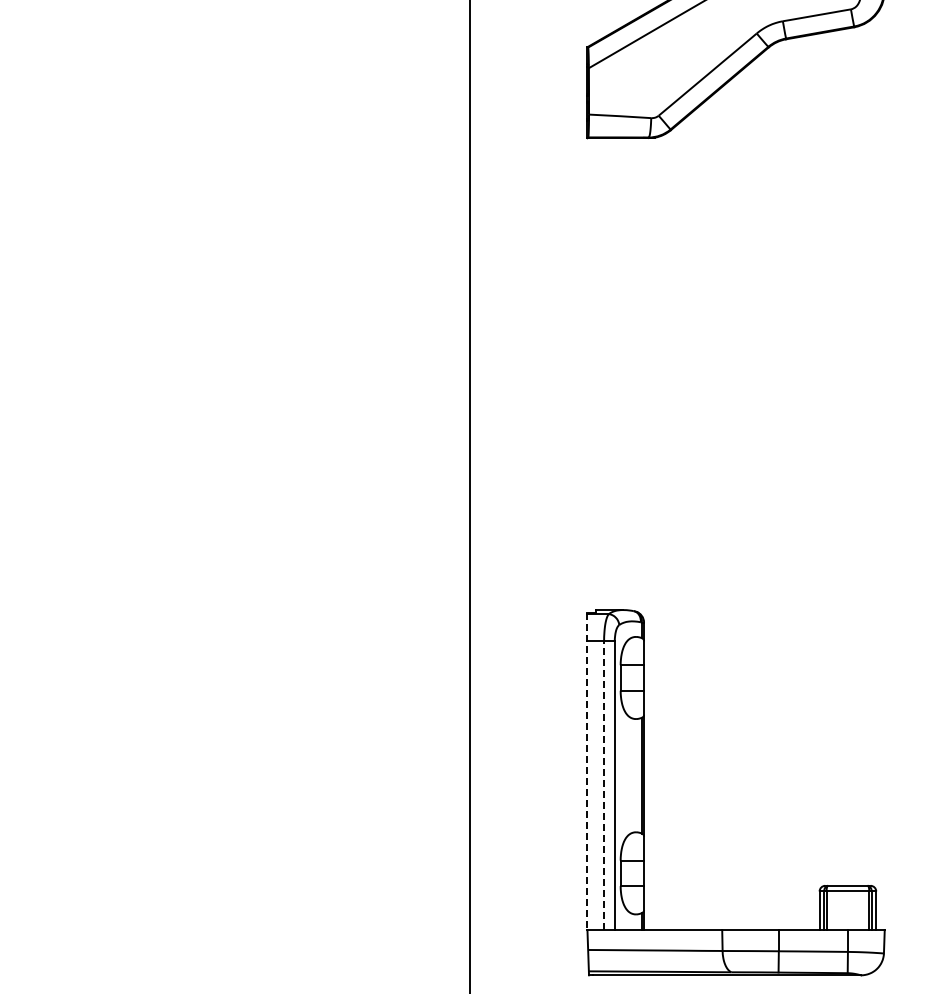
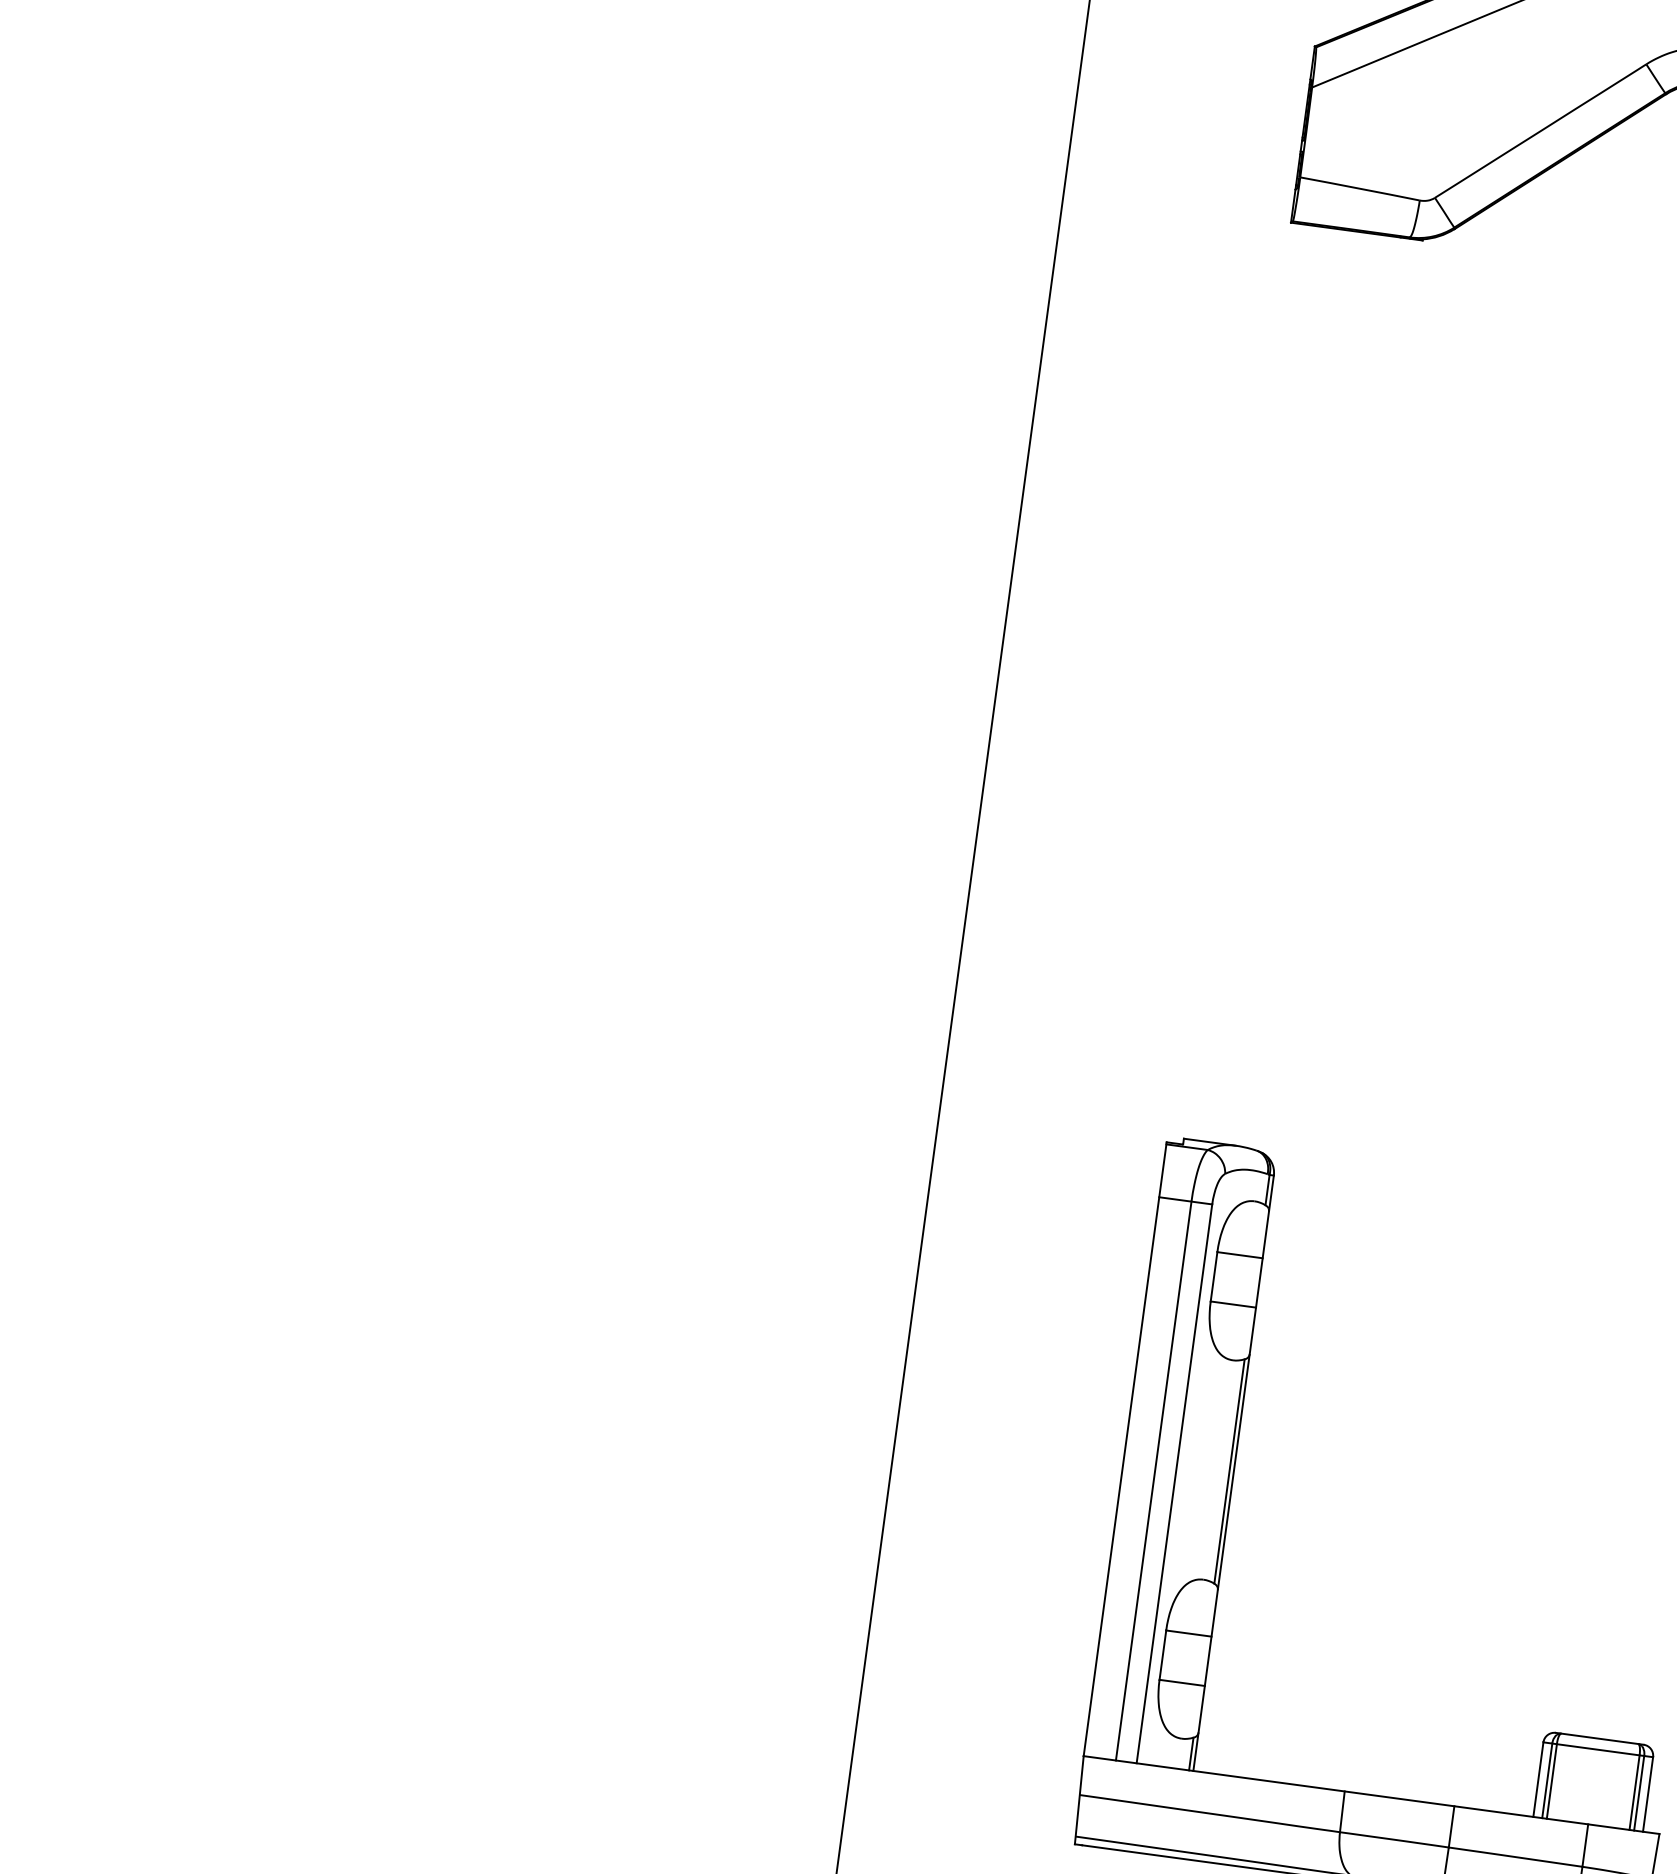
line: (587, 772) -> (1125, 1451), dashed -> solid
line: (604, 785) -> (1154, 1480), dashed -> solid

